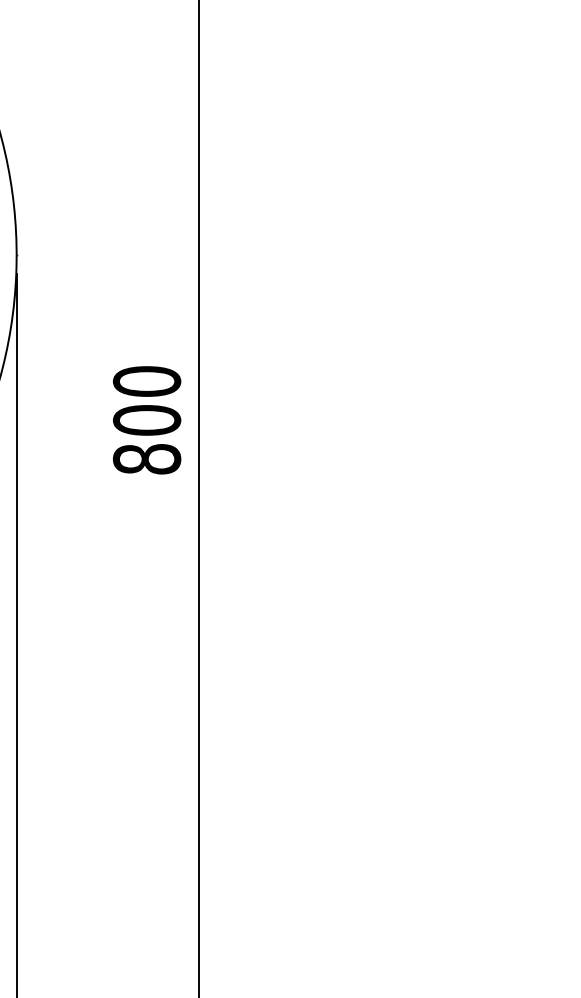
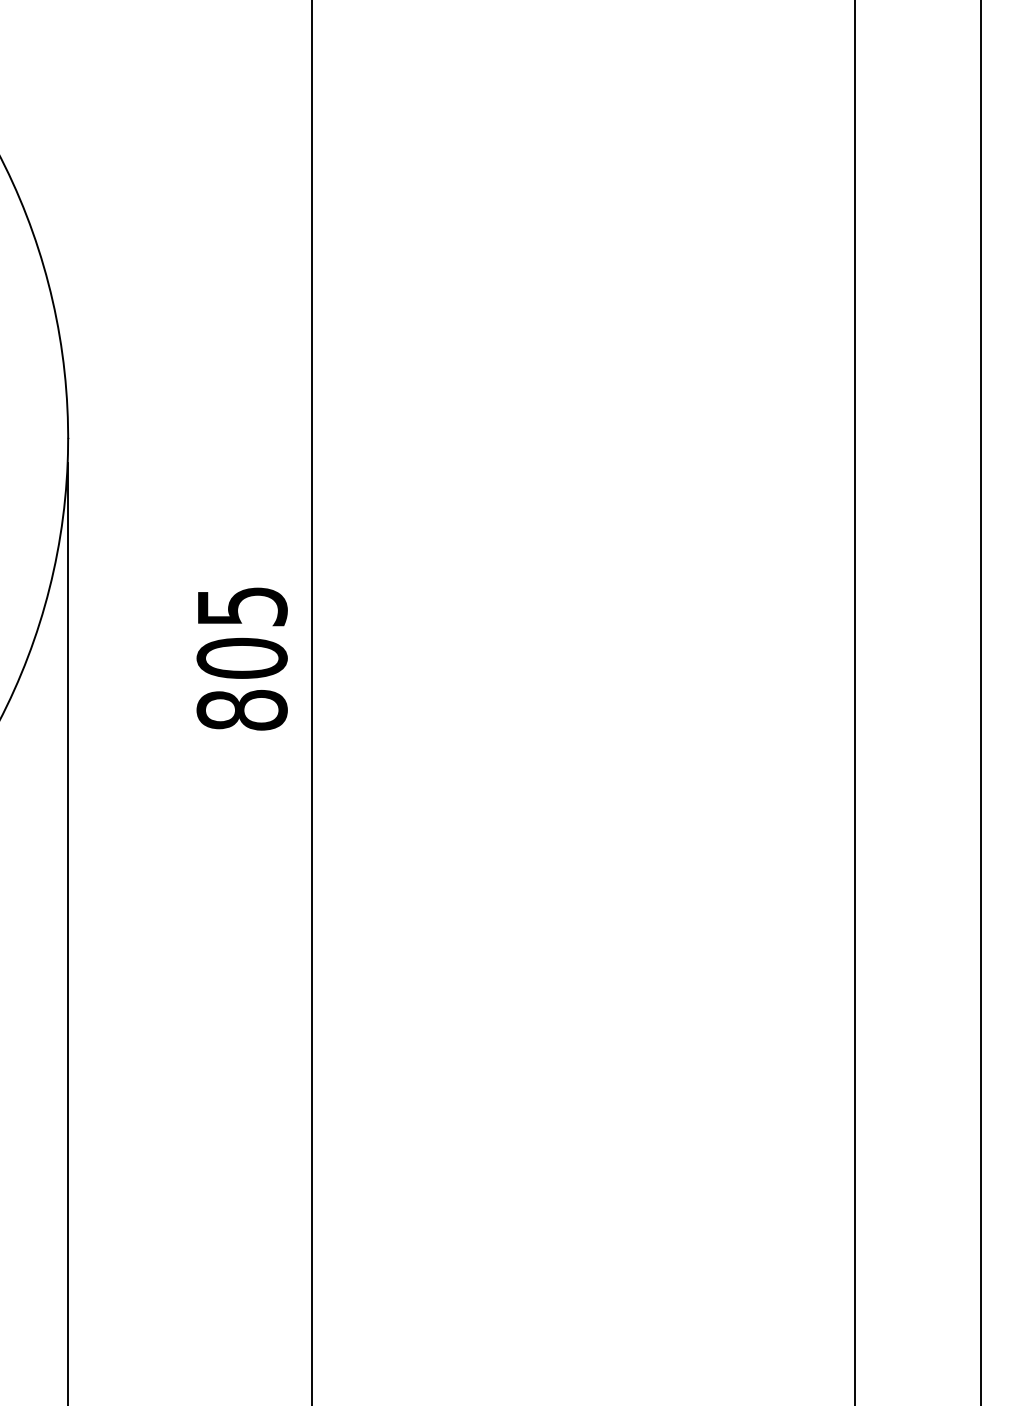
text: (146, 381) -> (241, 606), 800 -> 805

